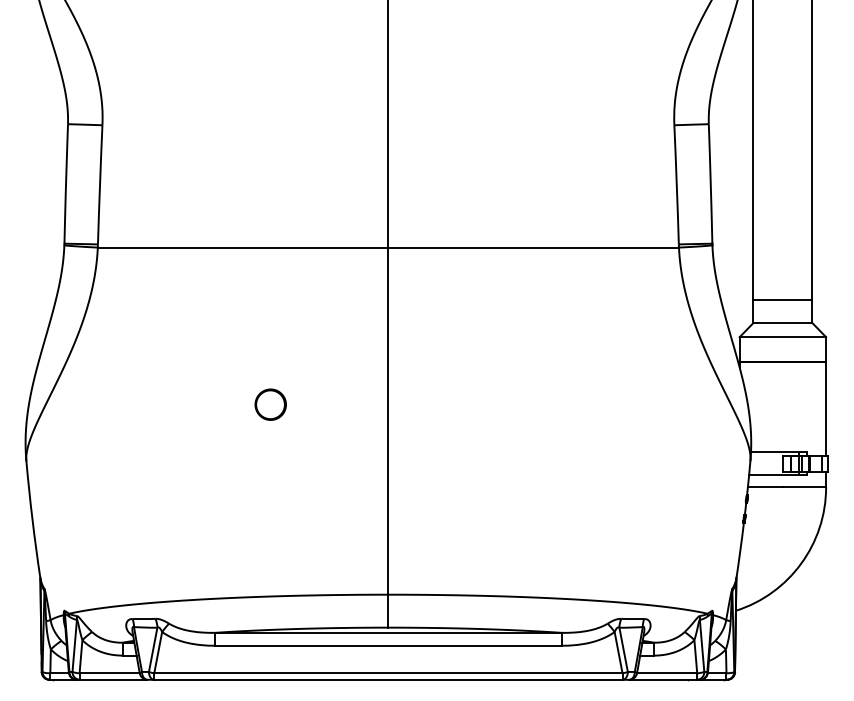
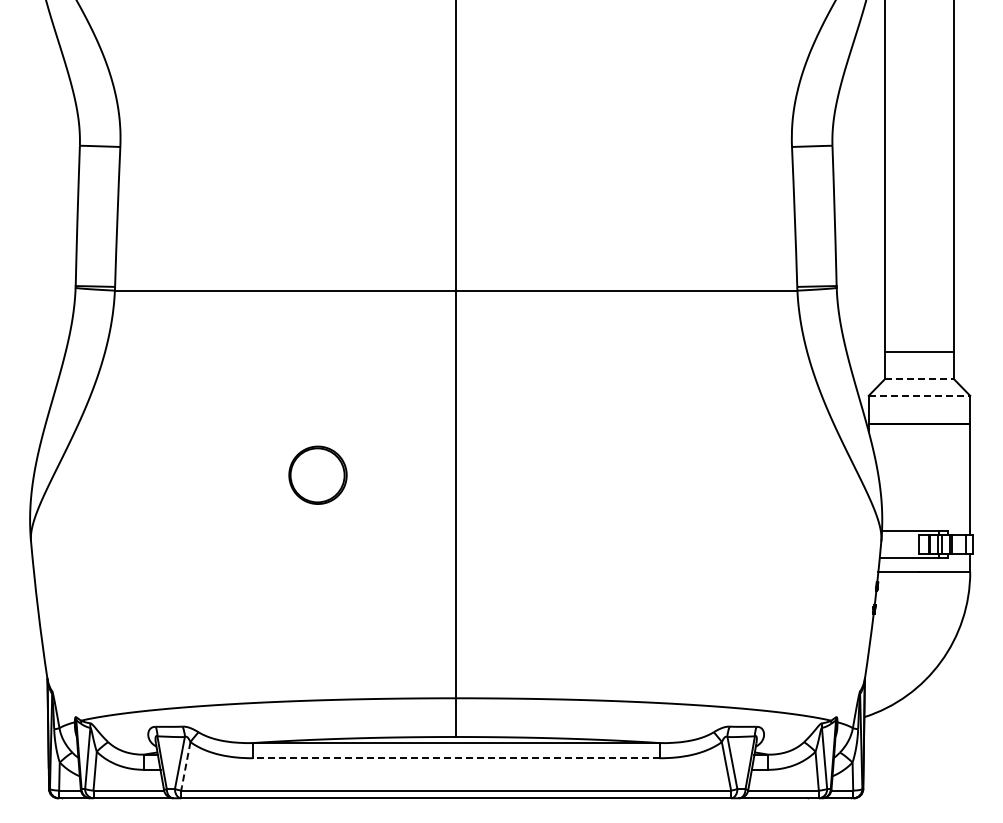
line: (782, 323) -> (919, 379), solid -> dashed
line: (782, 336) -> (919, 395), solid -> dashed
part: (270, 404) -> (317, 474), size x1.6
line: (387, 645) -> (455, 758), solid -> dashed
line: (157, 652) -> (185, 766), solid -> dashed

